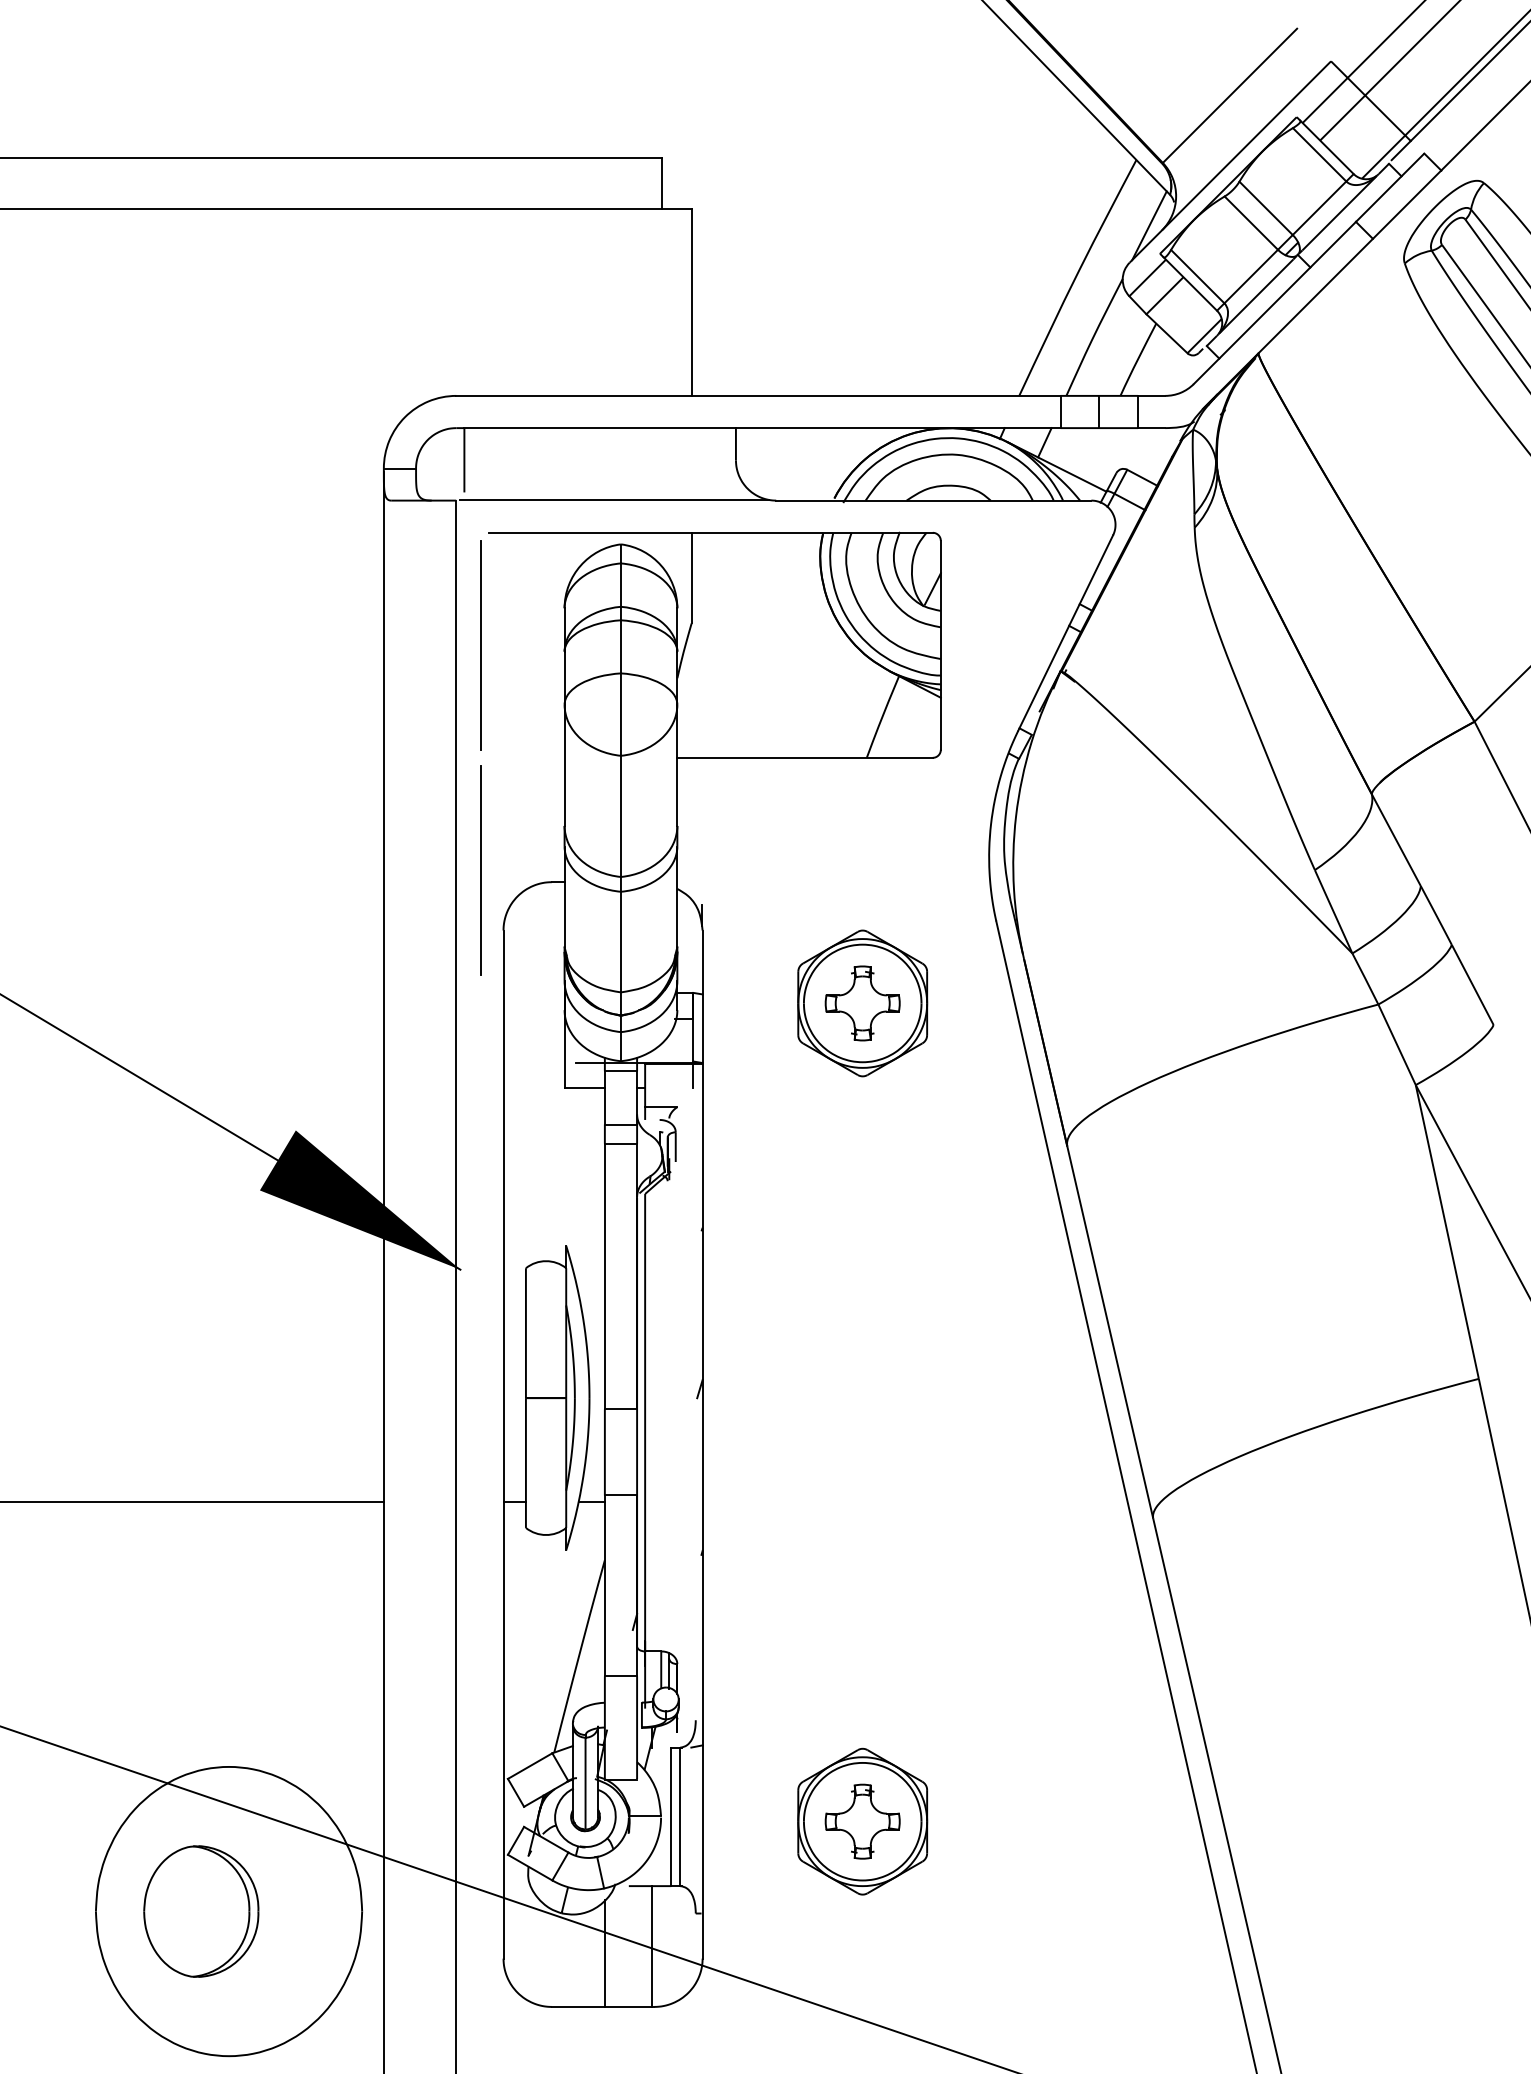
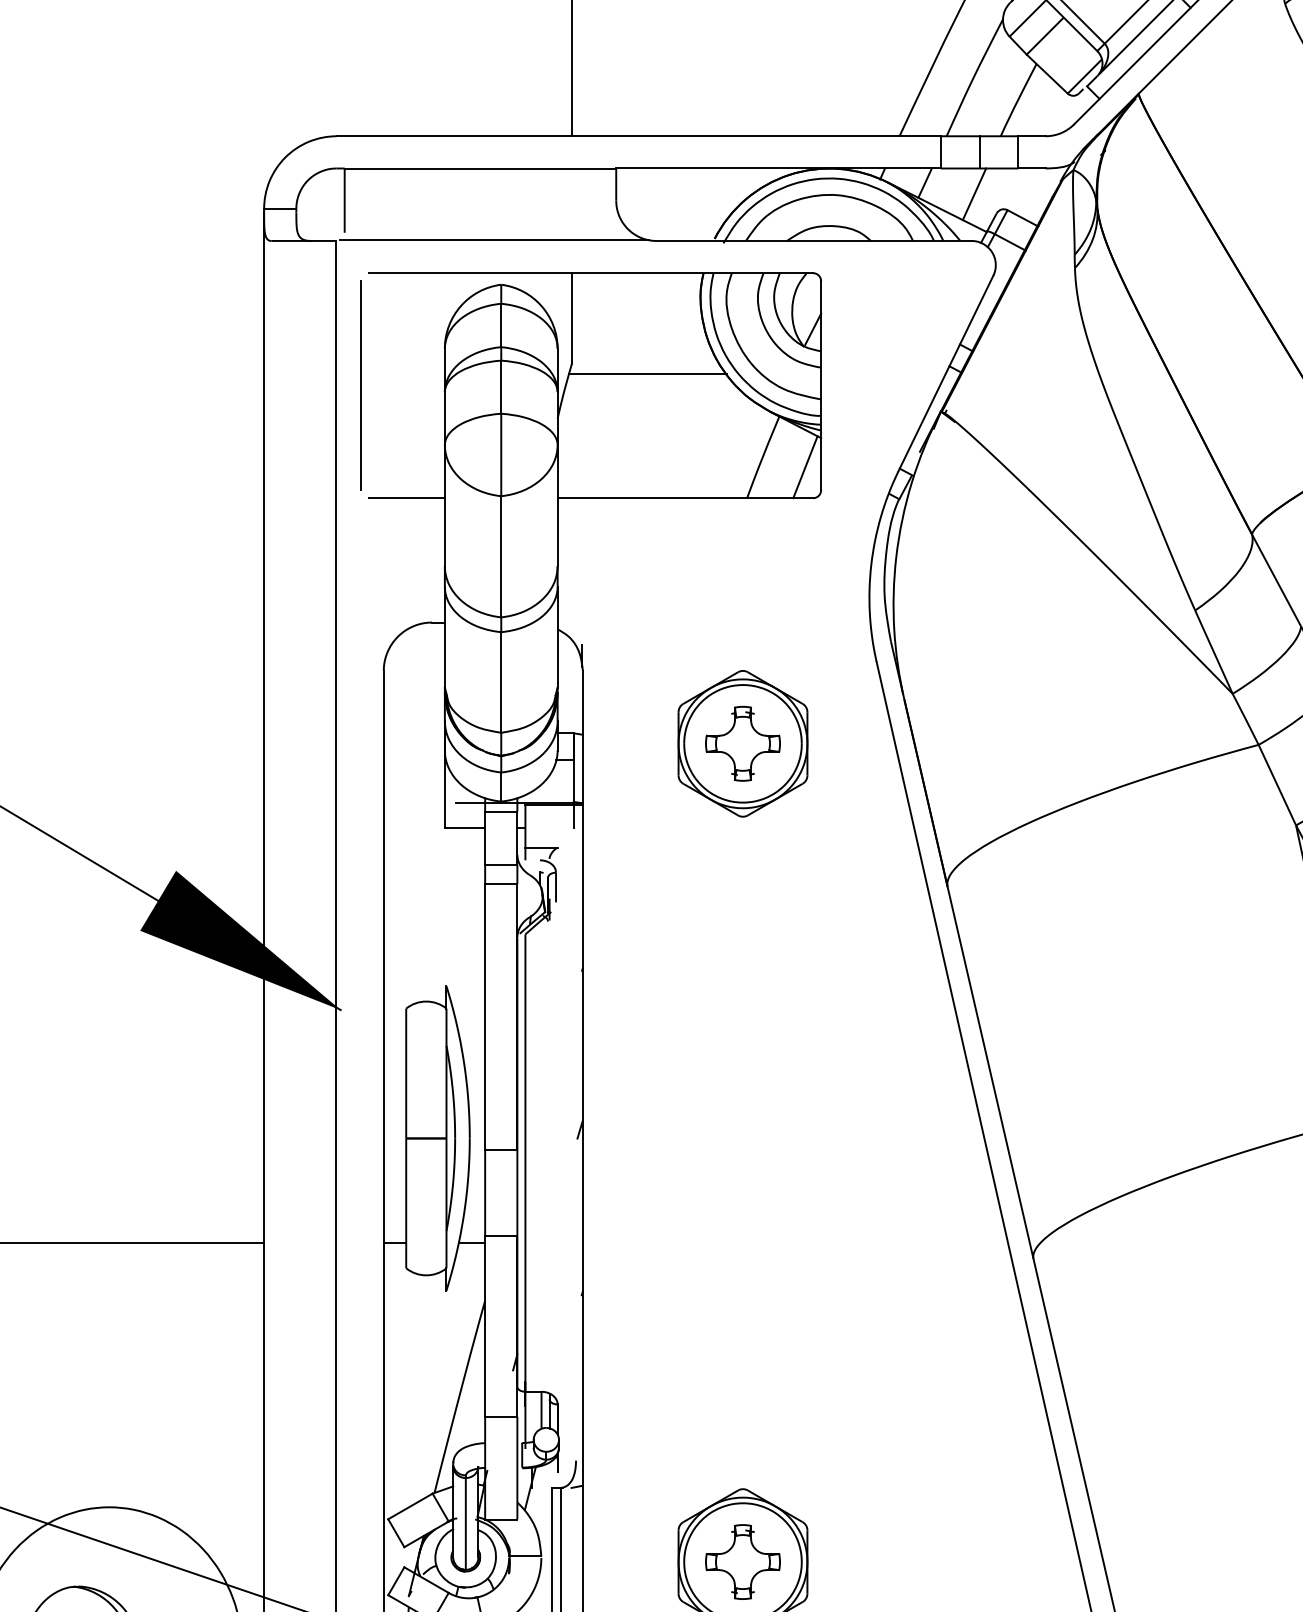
line: (1093, 453) -> (973, 193), added
line: (767, 633) -> (647, 373), added
line: (925, 726) -> (805, 466), added
line: (526, 757) -> (406, 497), added
line: (480, 870) -> (360, 610), removed

